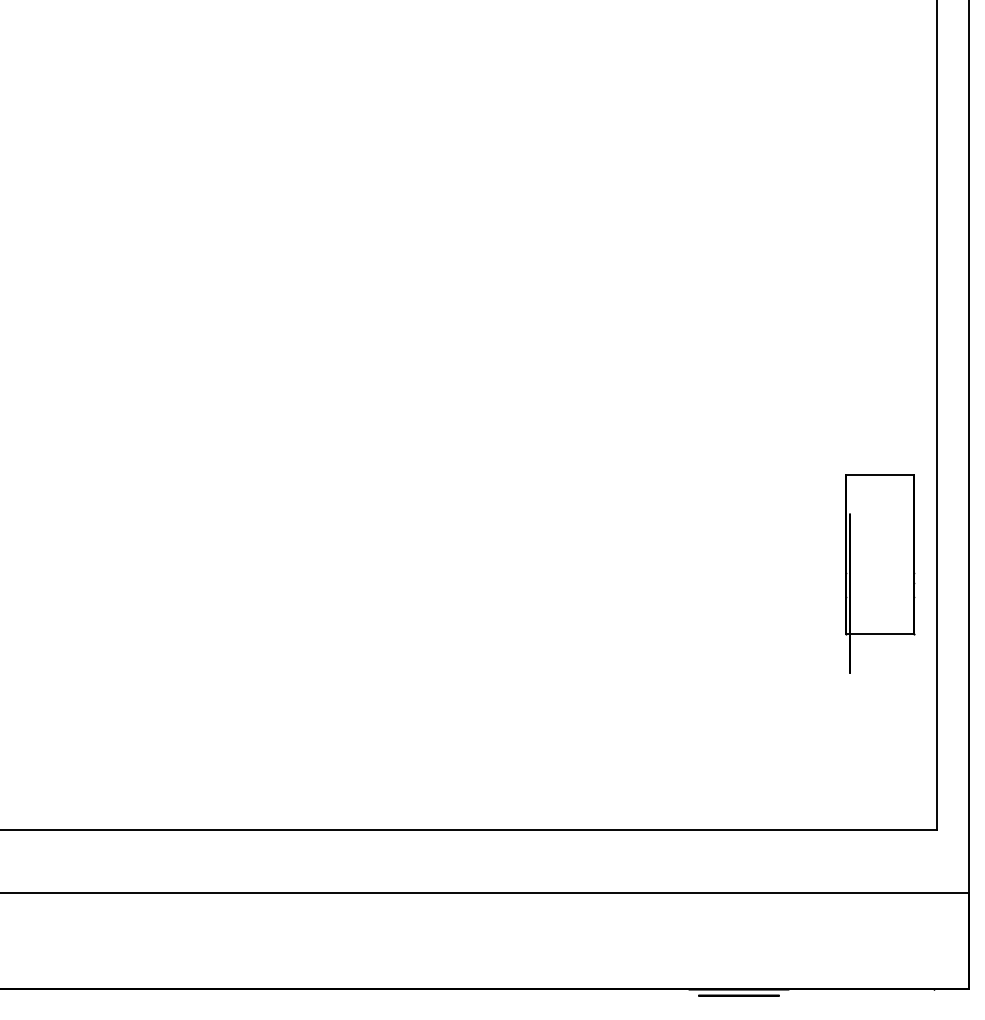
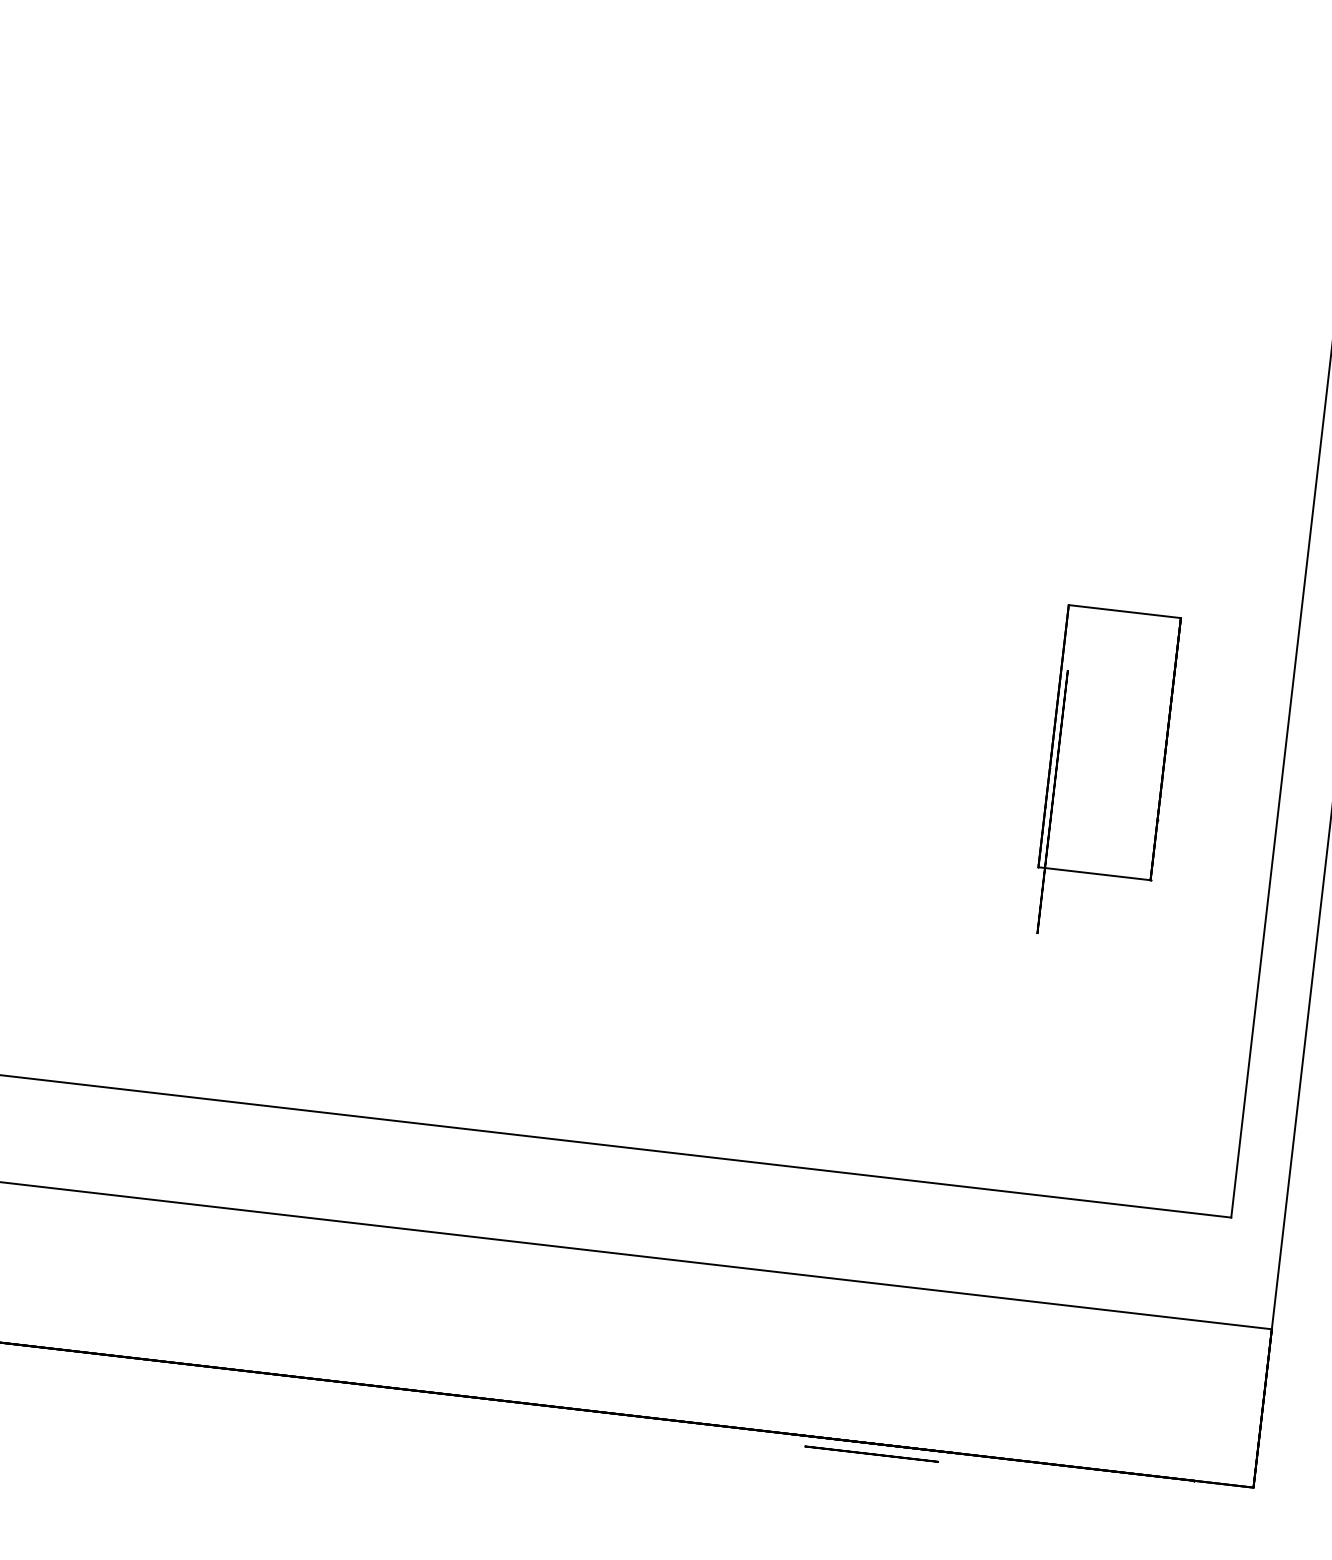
part: (880, 573) -> (1106, 774), moved

